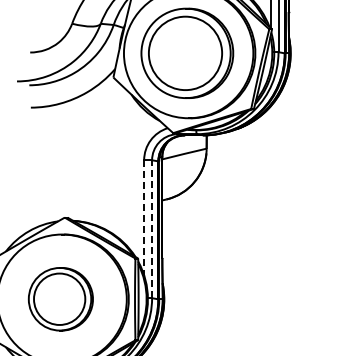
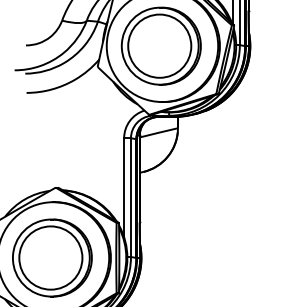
line: (144, 217) -> (124, 187), dashed -> solid
line: (152, 229) -> (131, 197), dashed -> solid
part: (60, 298) -> (52, 257), size x1.43

